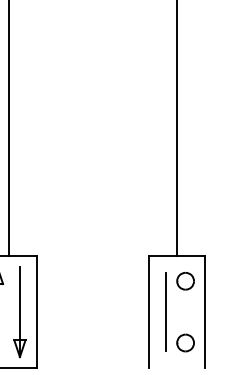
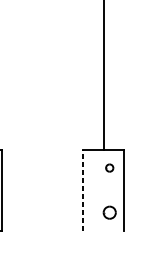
part: (185, 281) -> (109, 168), size x0.6
line: (149, 311) -> (83, 189), solid -> dashed
line: (165, 311) -> (95, 189), removed

